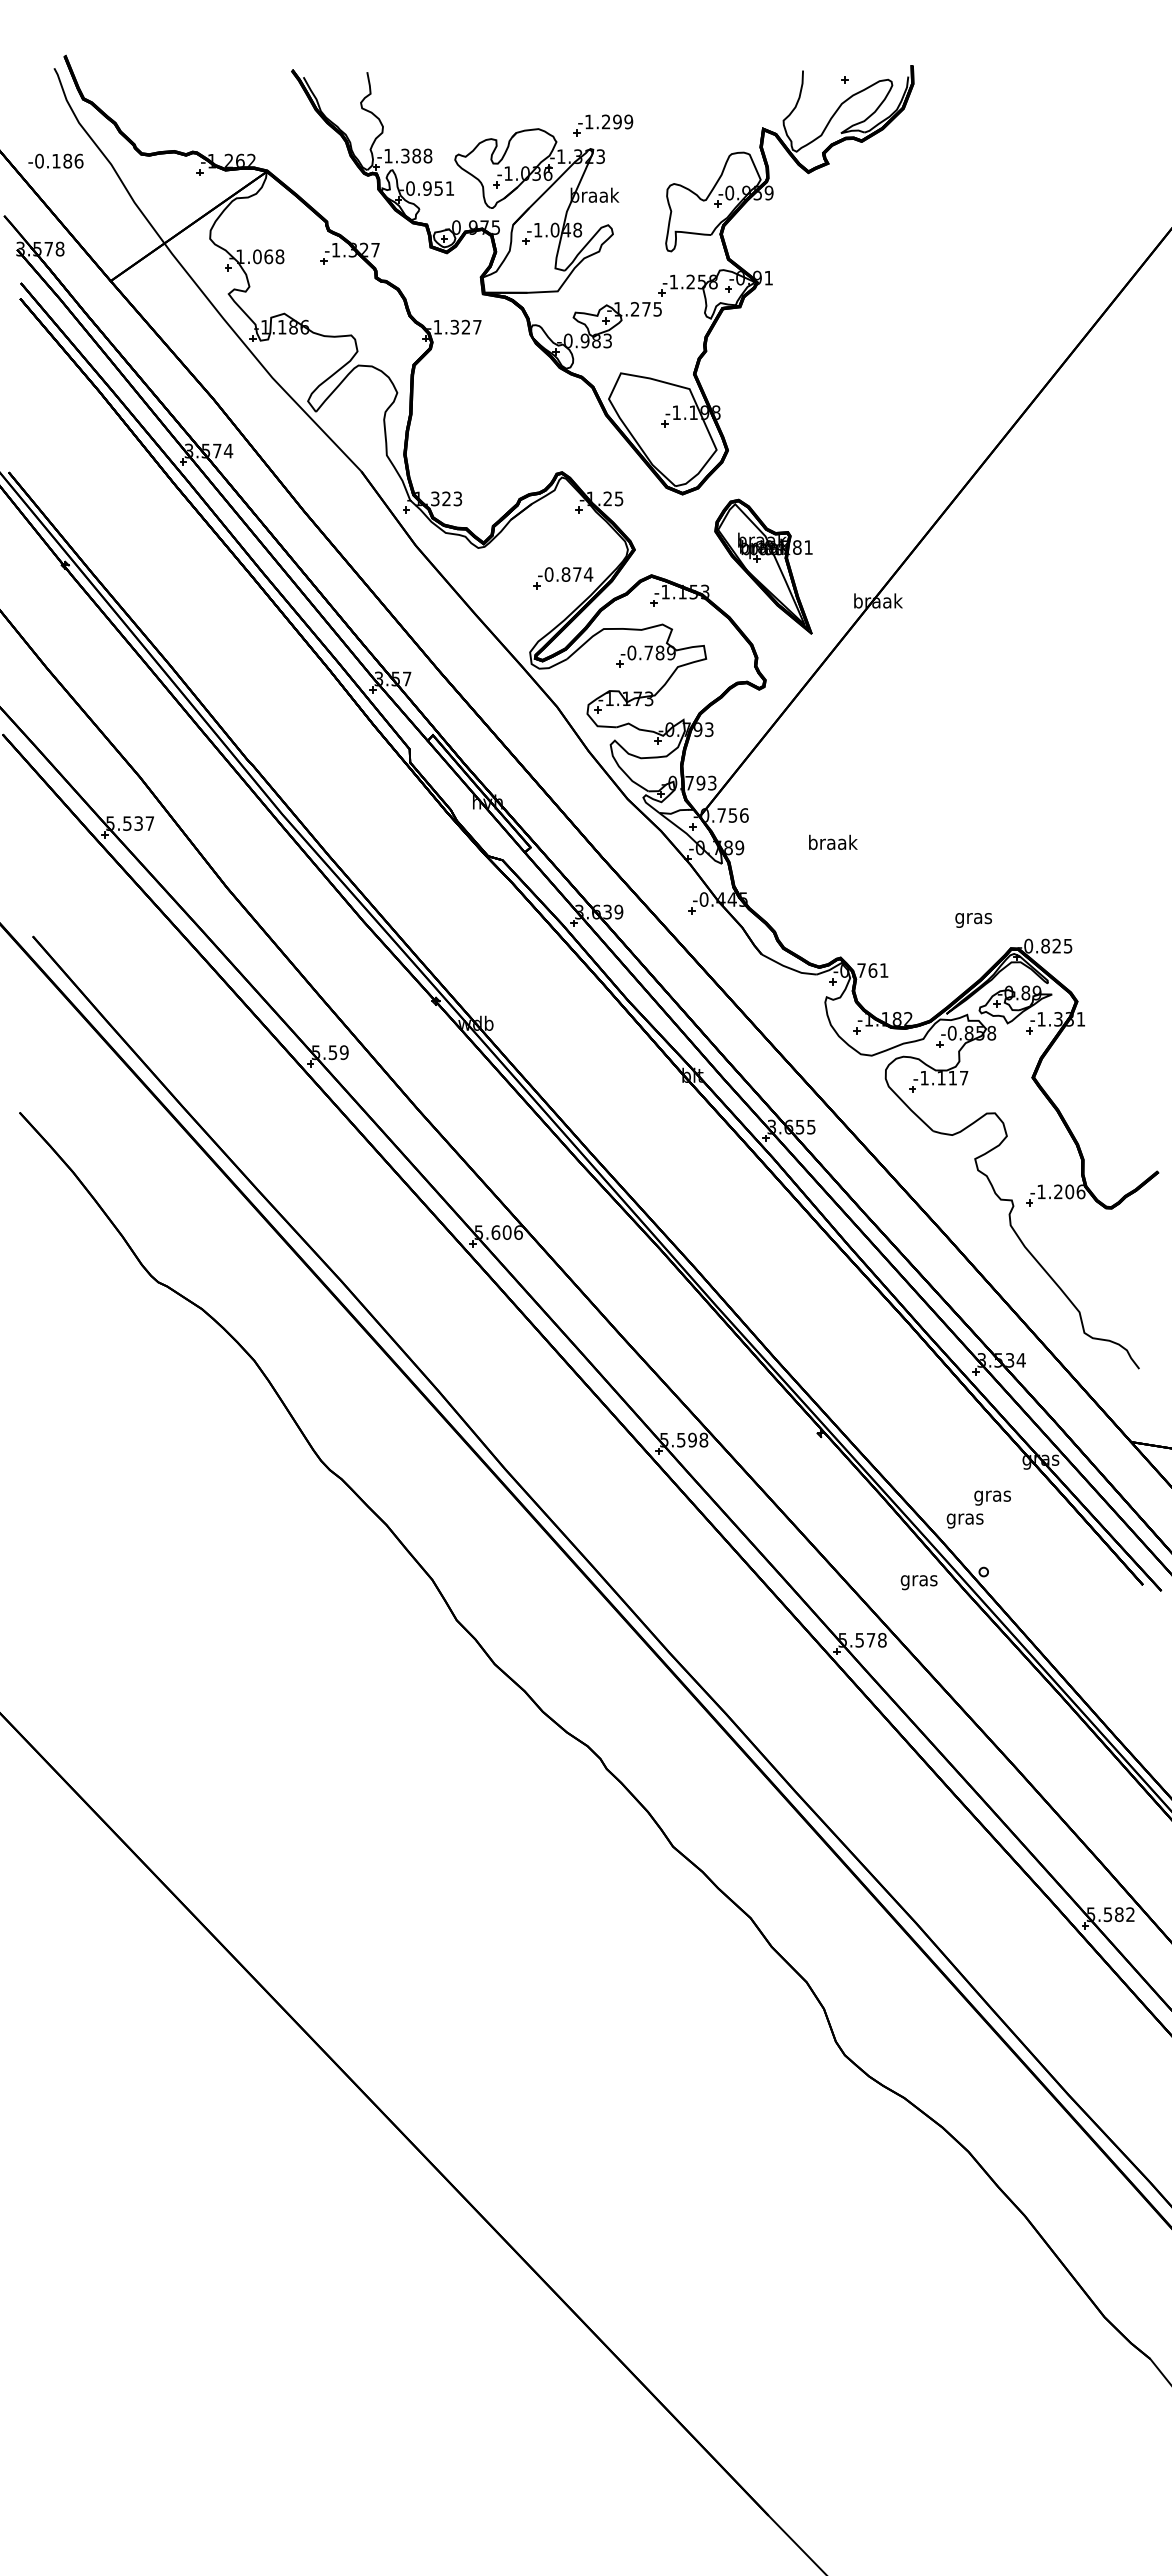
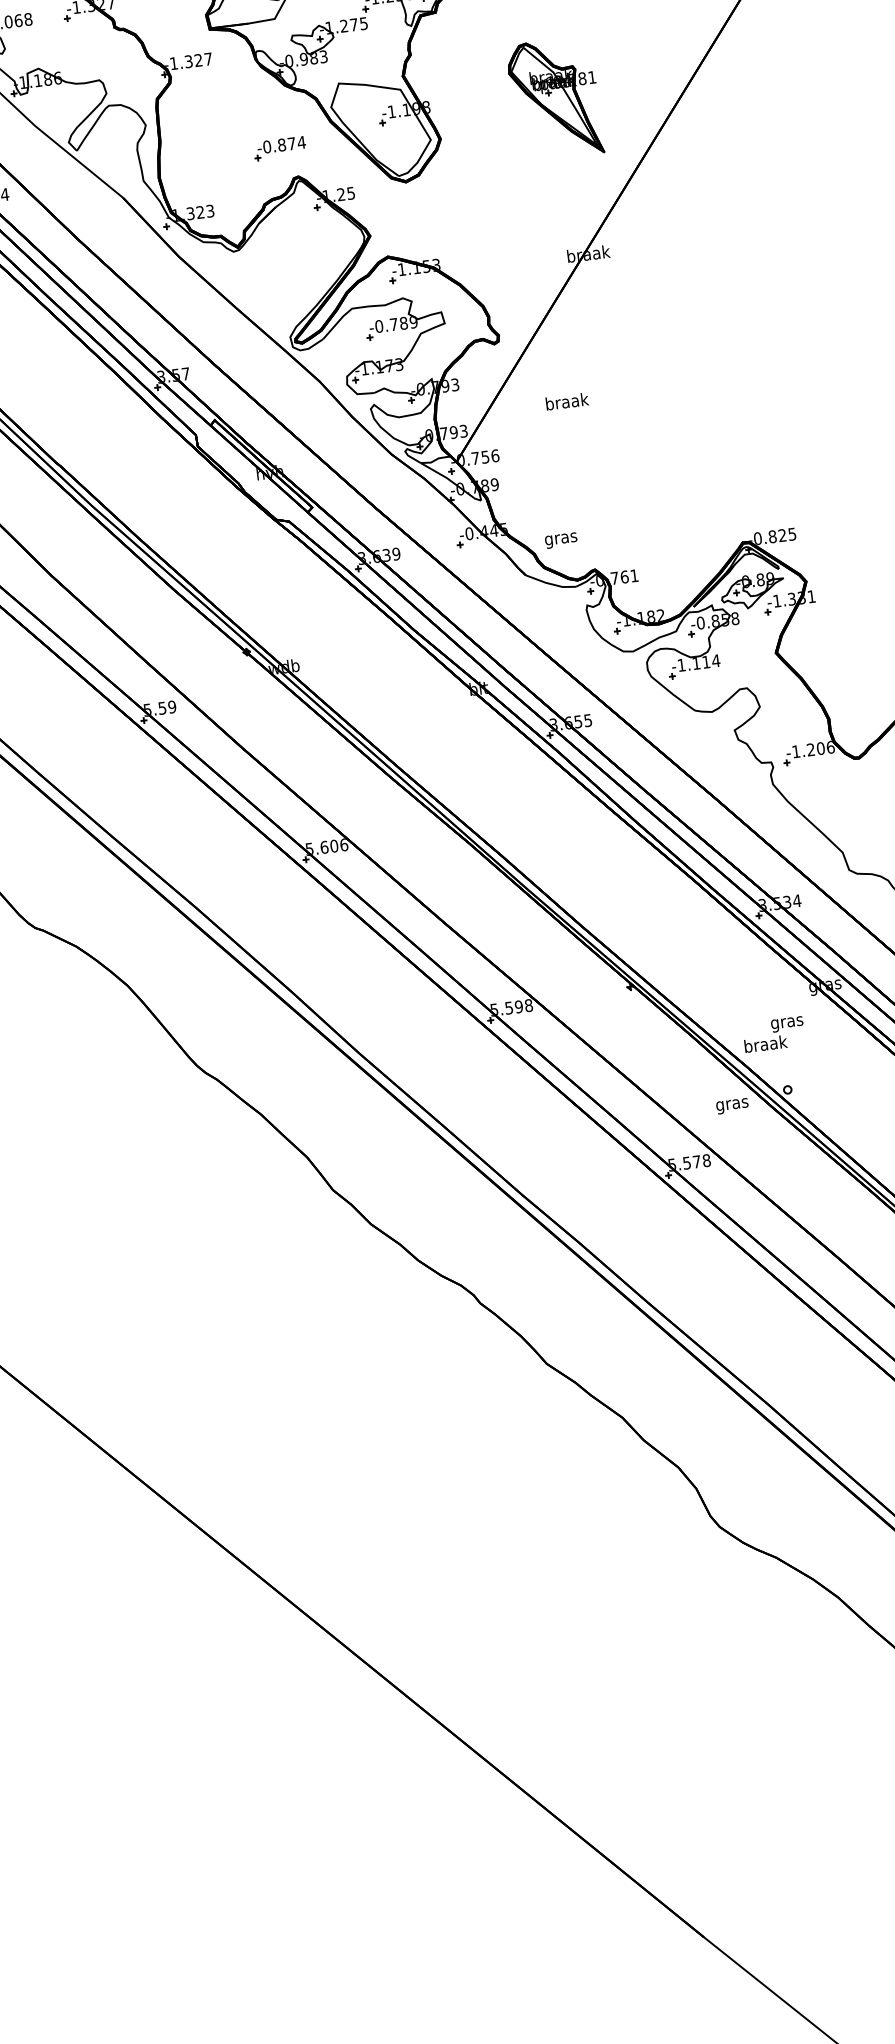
part: (763, 566) -> (555, 98), moved
part: (563, 578) -> (280, 148), moved
text: (833, 841) -> (567, 400), moved
text: (973, 920) -> (561, 540), moved
text: (963, 1078) -> (715, 661), -1.117 -> -1.114
text: (965, 1518) -> (765, 1045), gras -> braak

